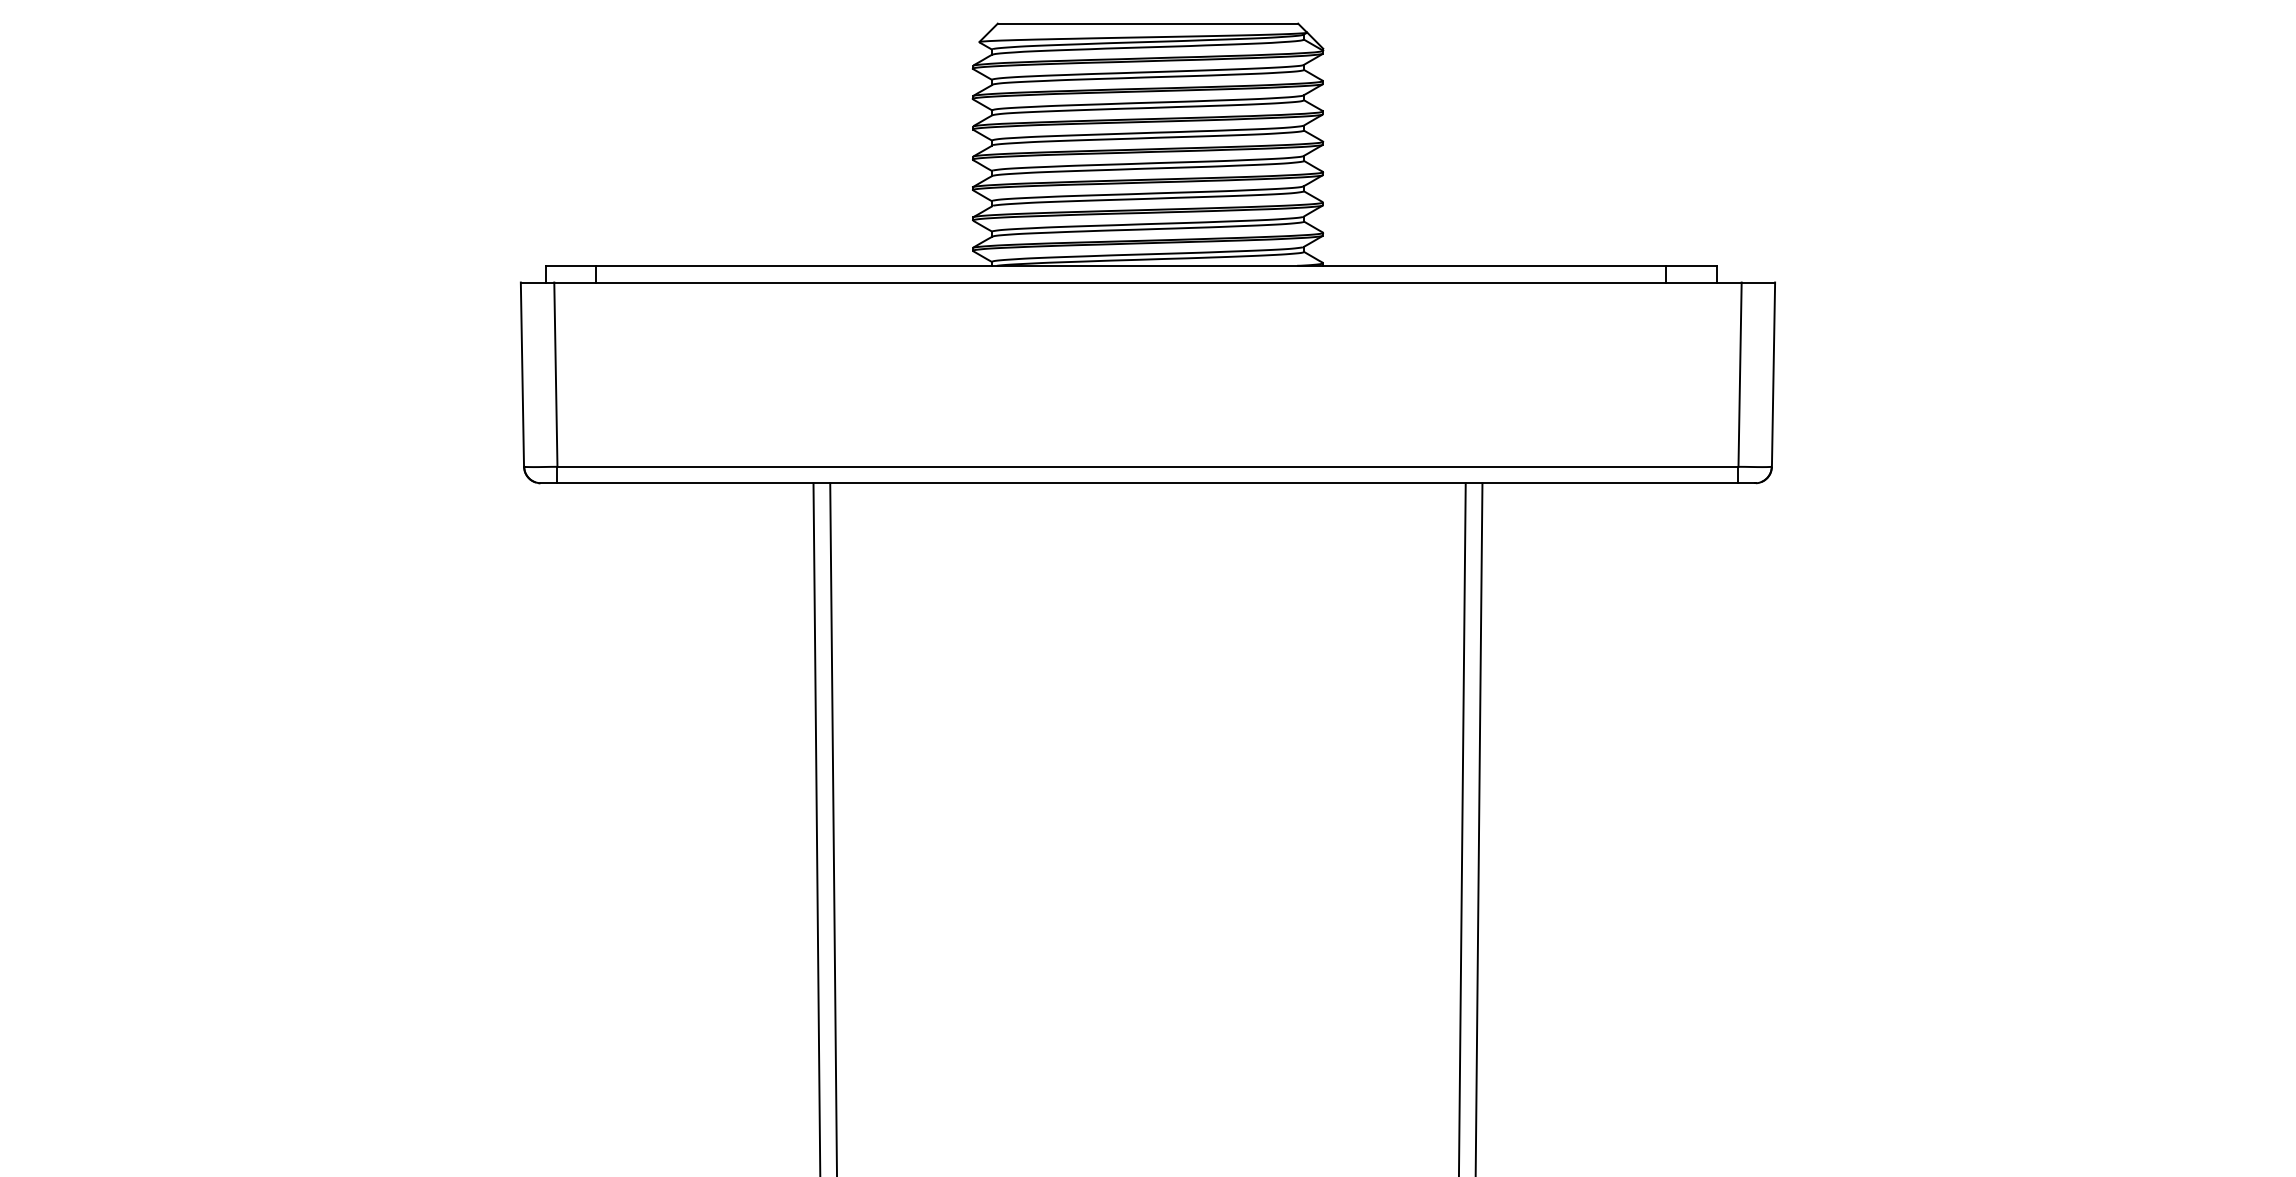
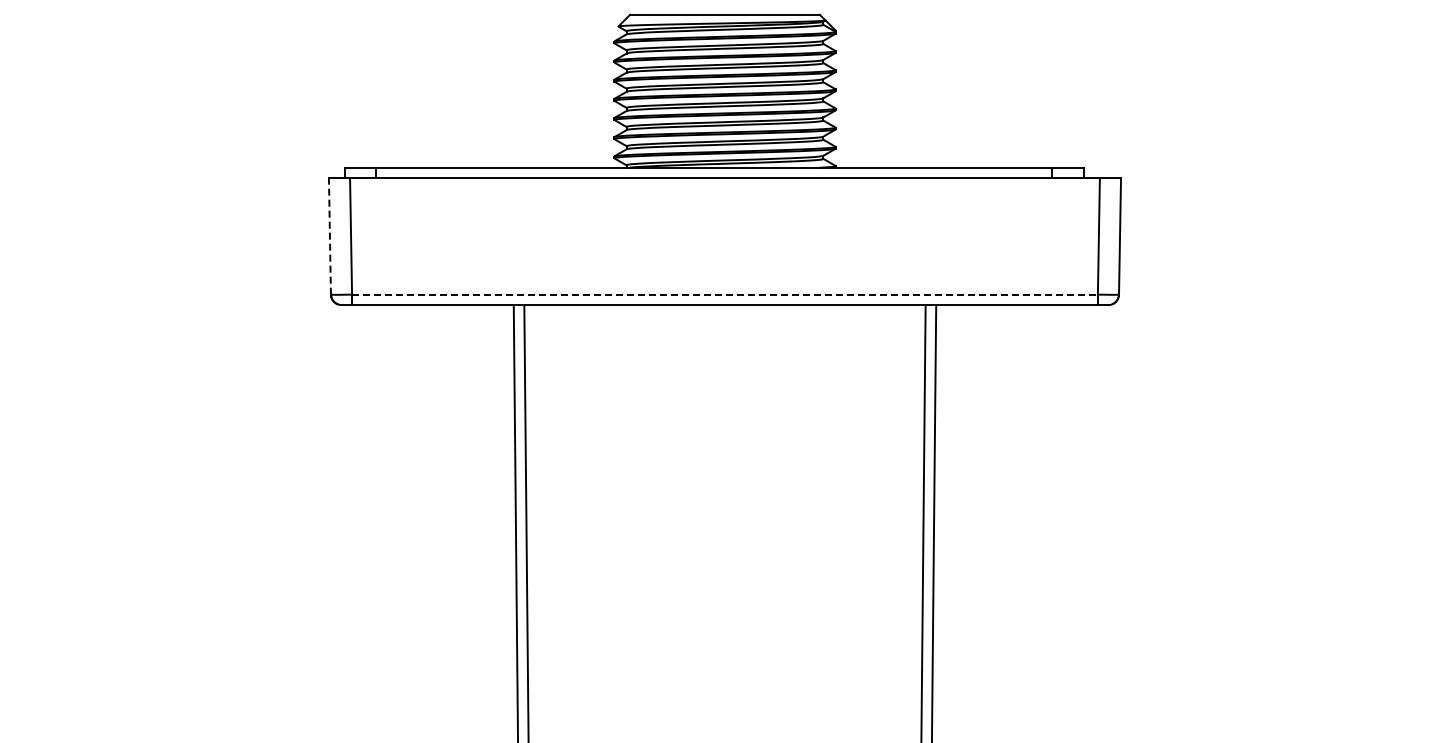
line: (521, 373) -> (329, 235), solid -> dashed
line: (1147, 466) -> (724, 294), solid -> dashed

